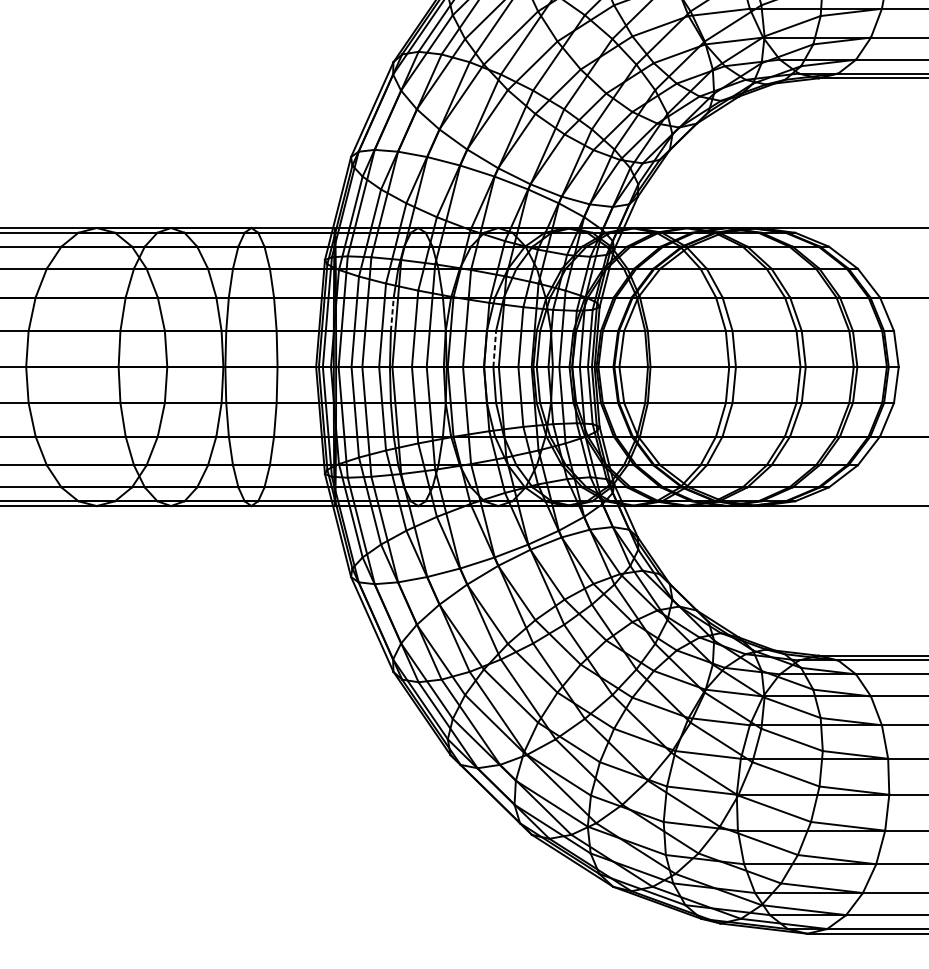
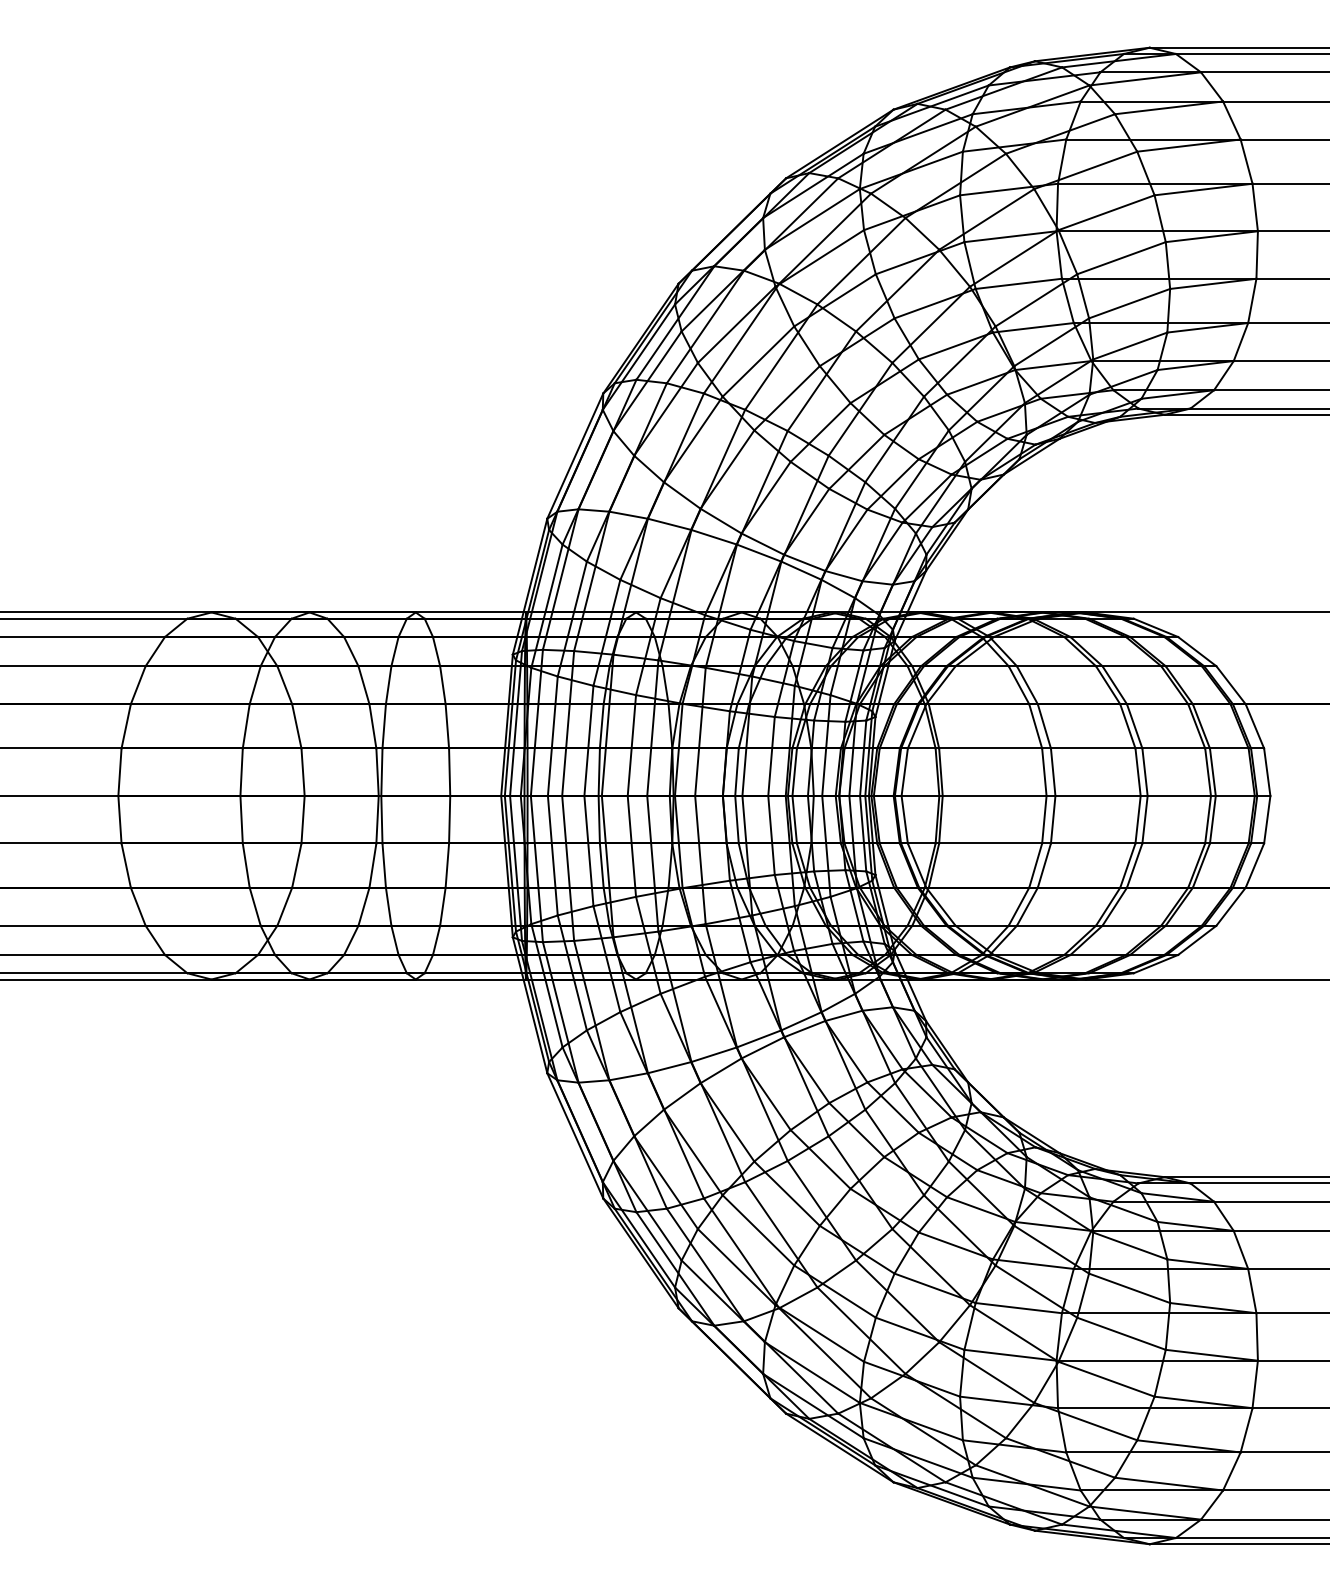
line: (392, 313) -> (601, 725), dashed -> solid
line: (495, 349) -> (737, 772), dashed -> solid

